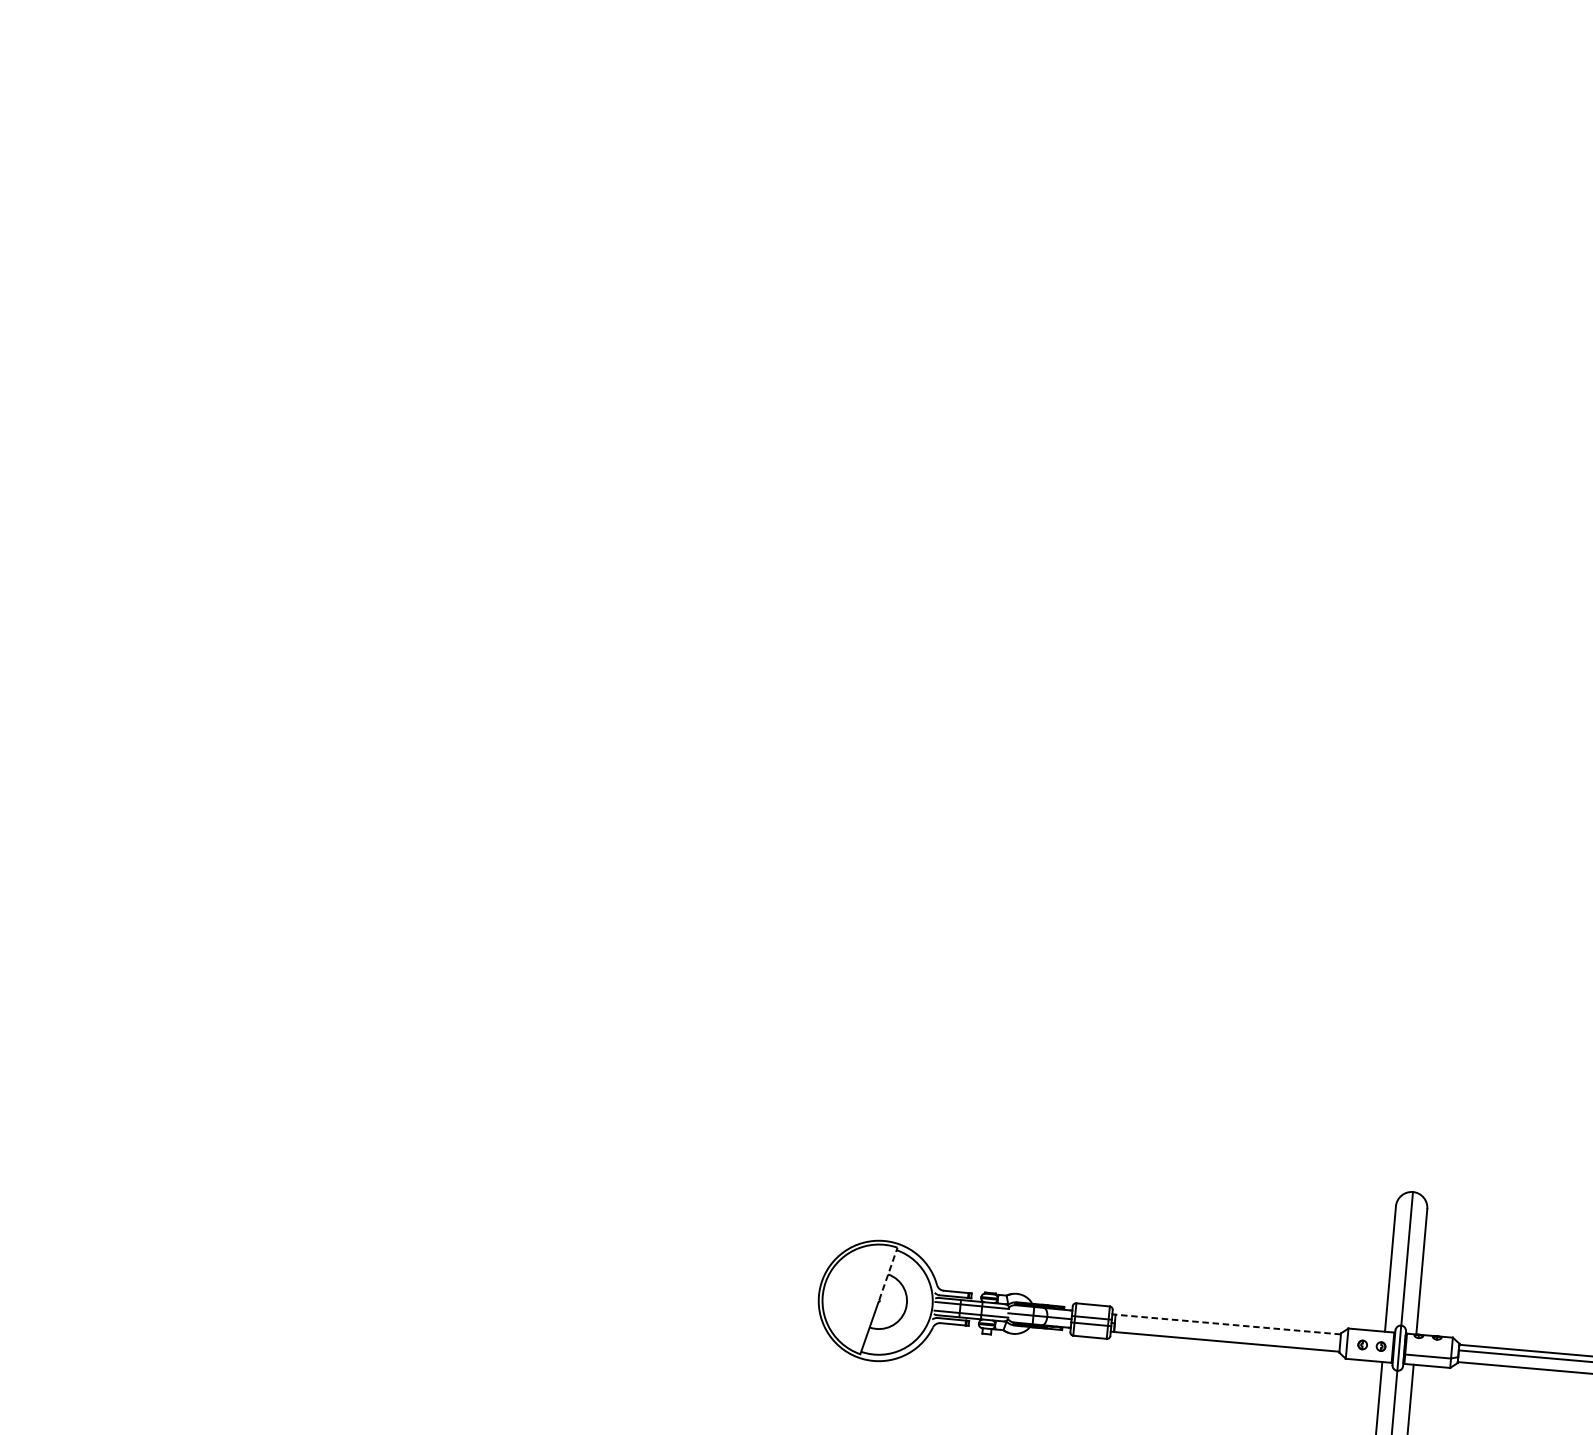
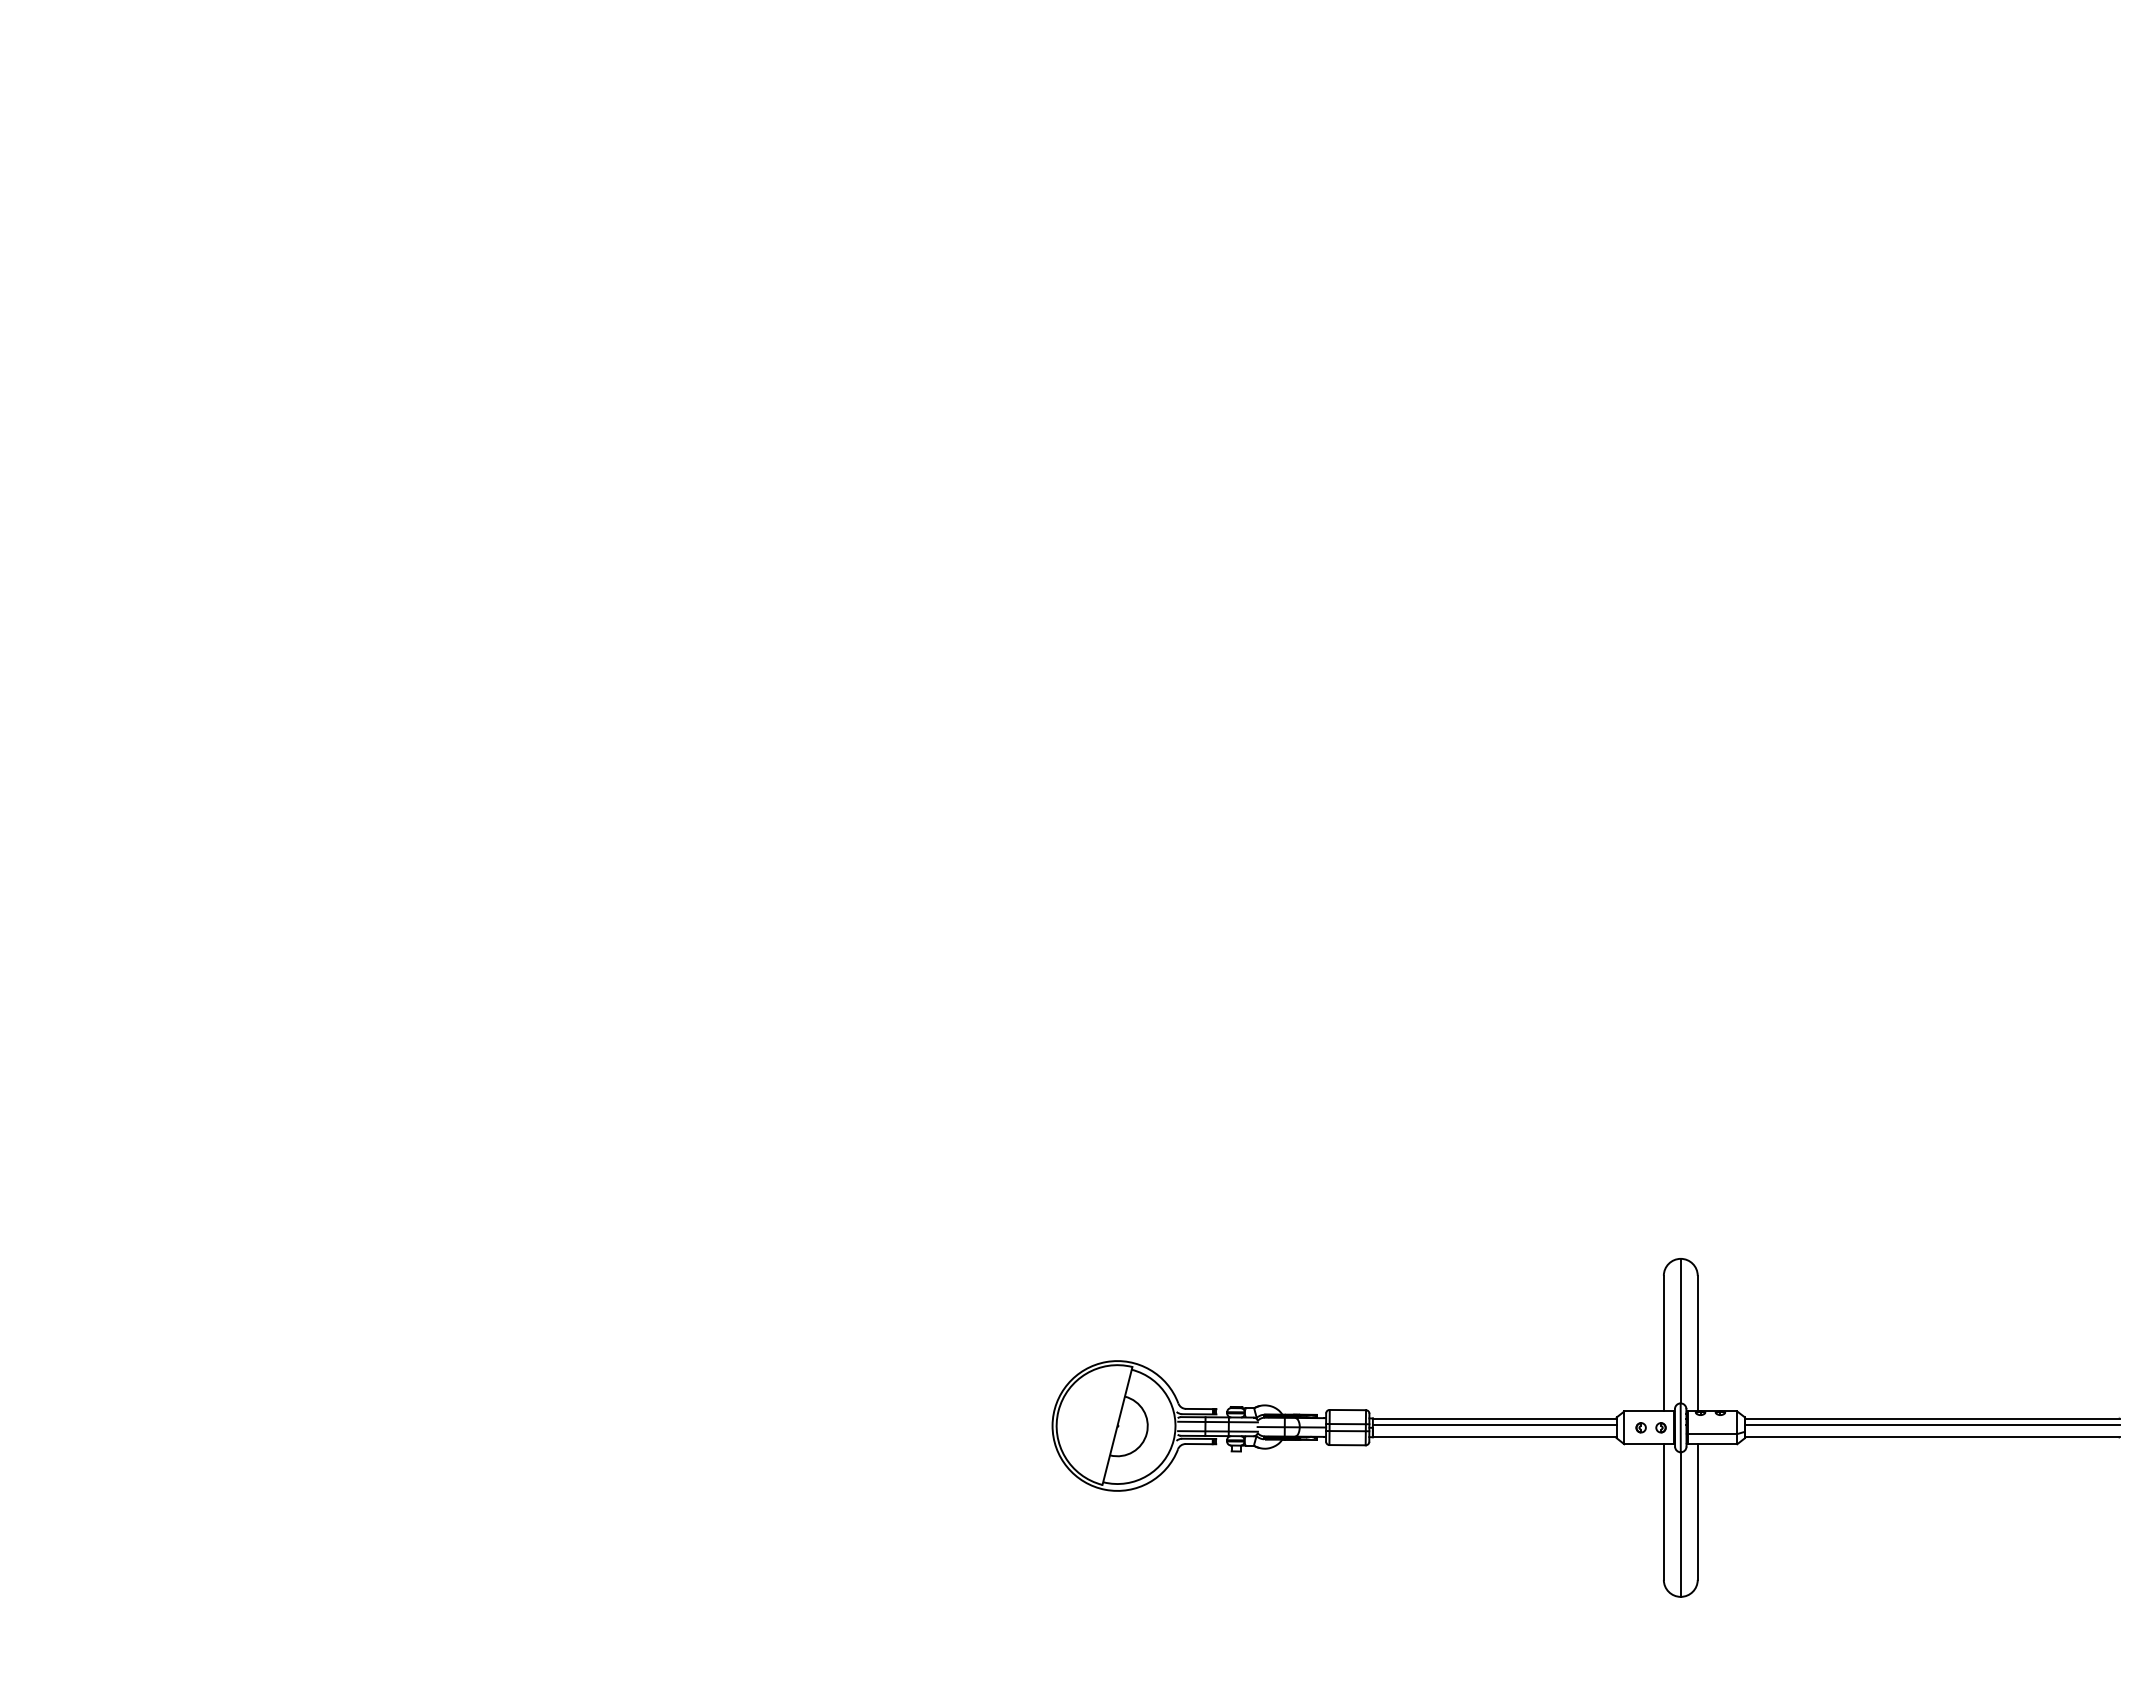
line: (888, 1274) -> (1125, 1396), dashed -> solid
line: (1227, 1324) -> (1494, 1418), dashed -> solid
line: (1227, 1330) -> (1494, 1424), added

